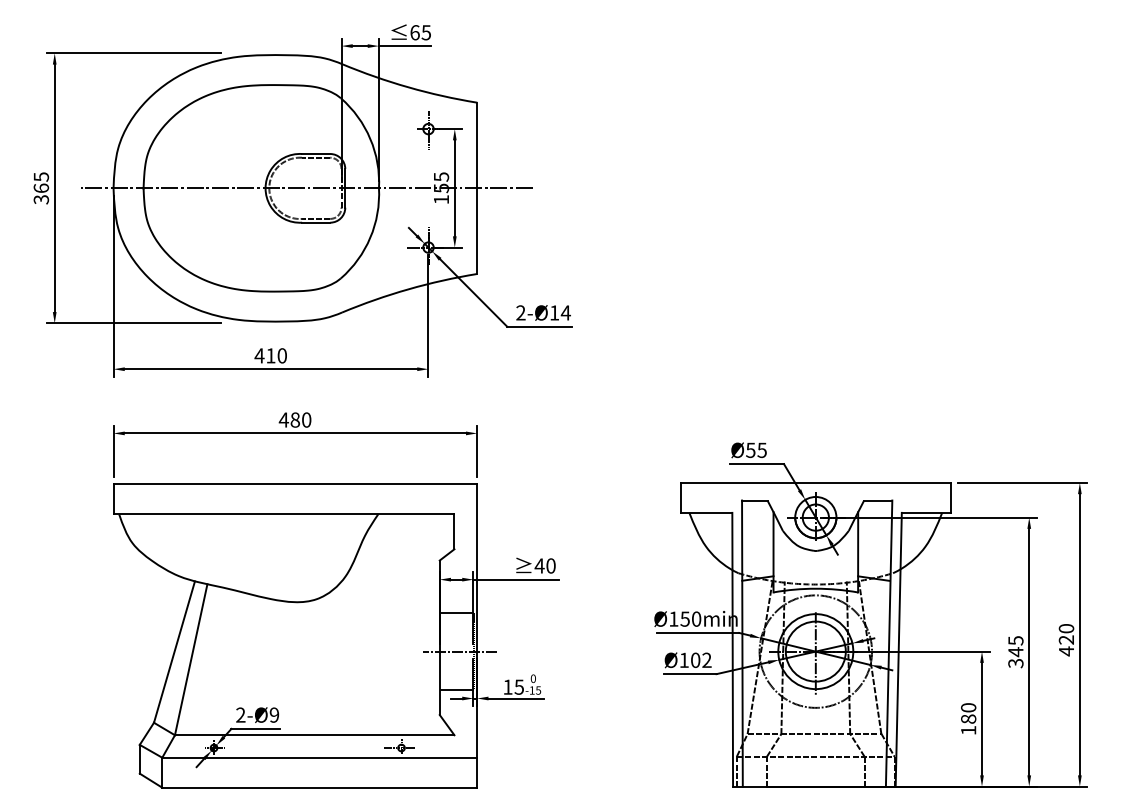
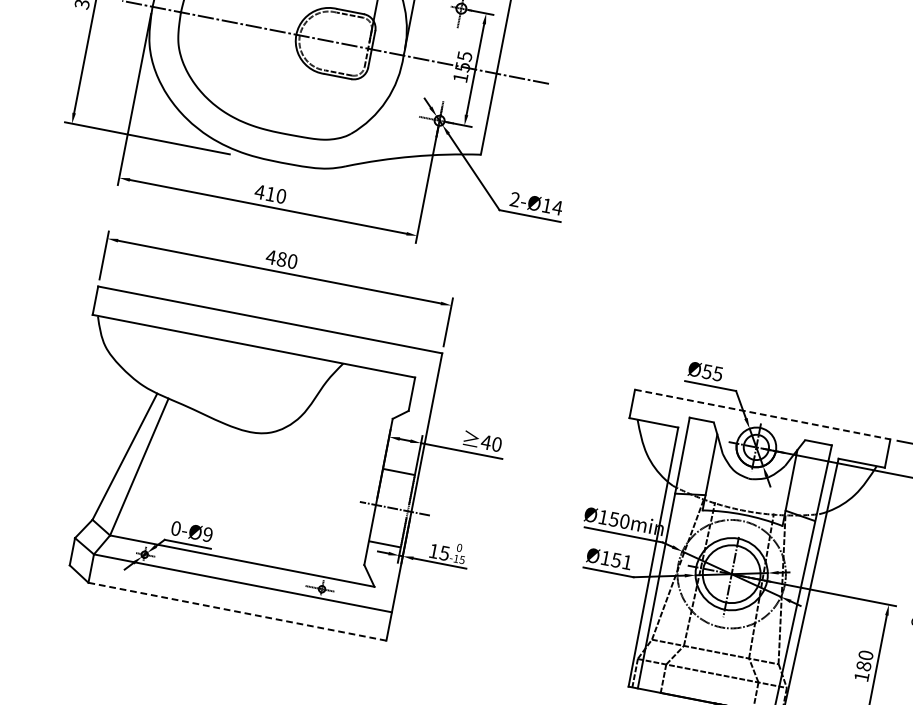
line: (815, 482) -> (762, 414), solid -> dashed
text: (700, 659) -> (621, 560), Ø102 -> Ø151
text: (240, 714) -> (175, 527), 2-Ø9 -> 0-Ø9
line: (320, 787) -> (238, 611), solid -> dashed

